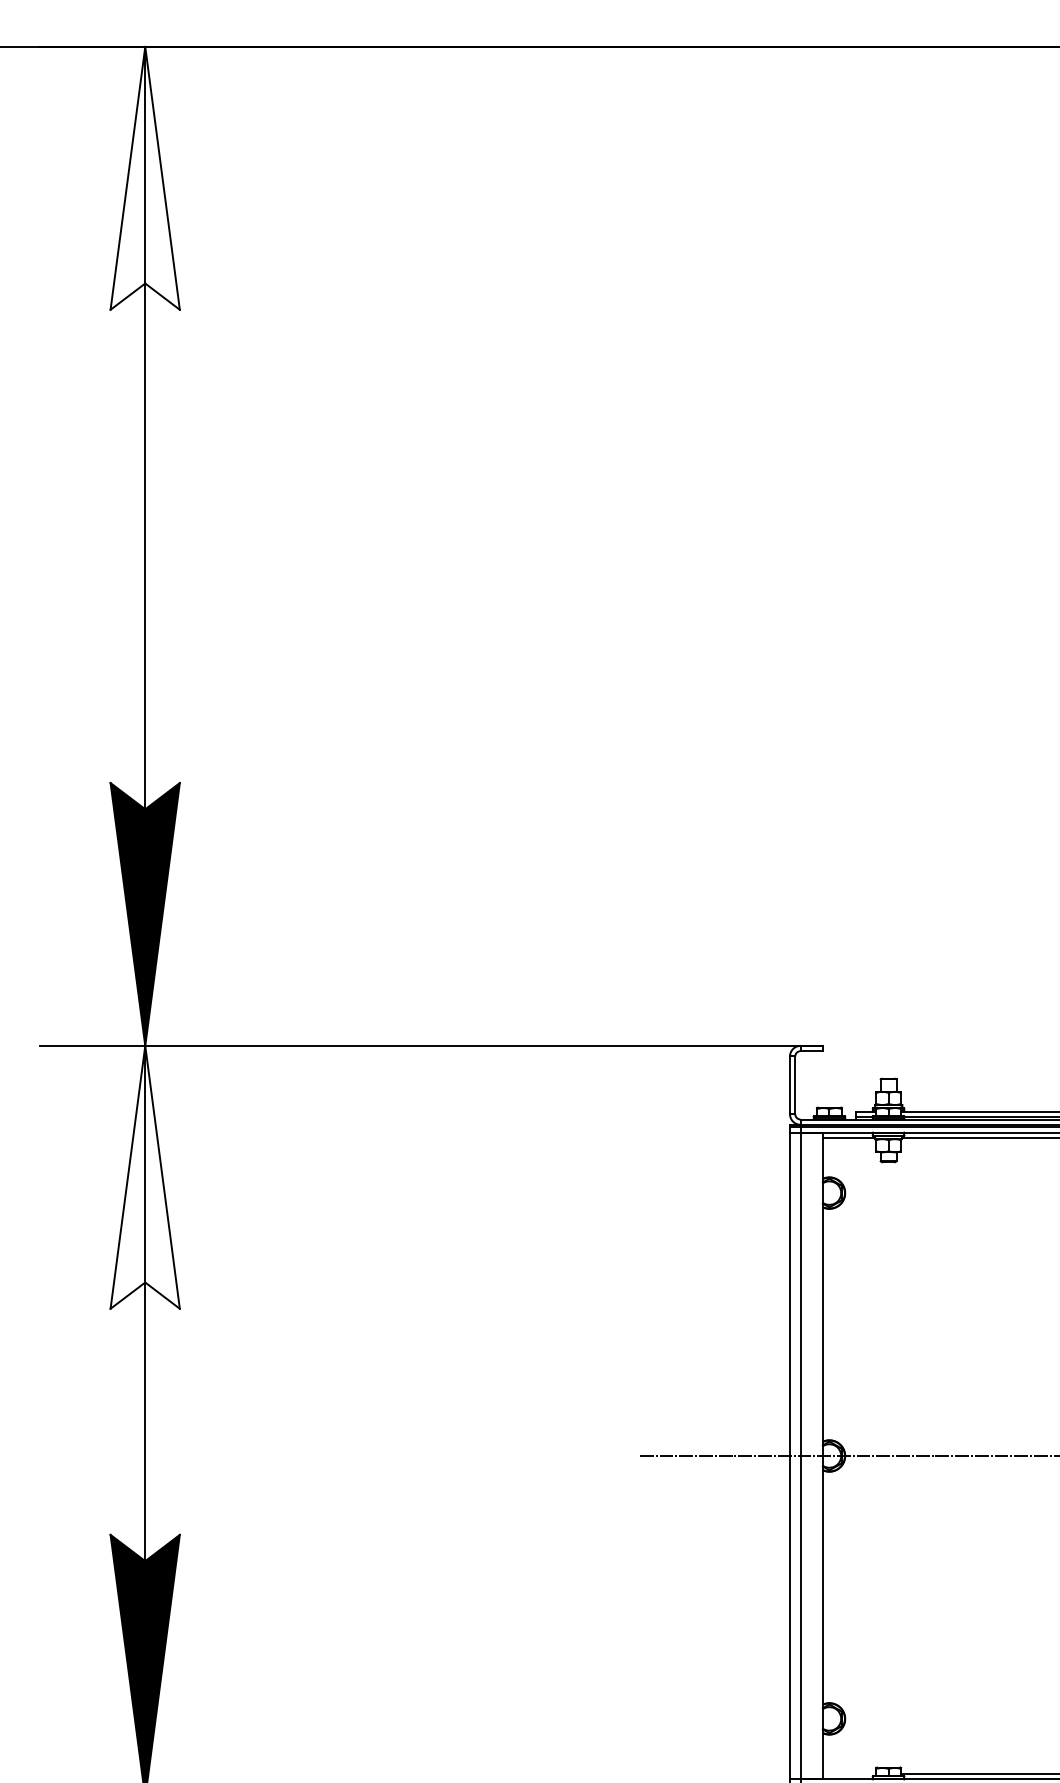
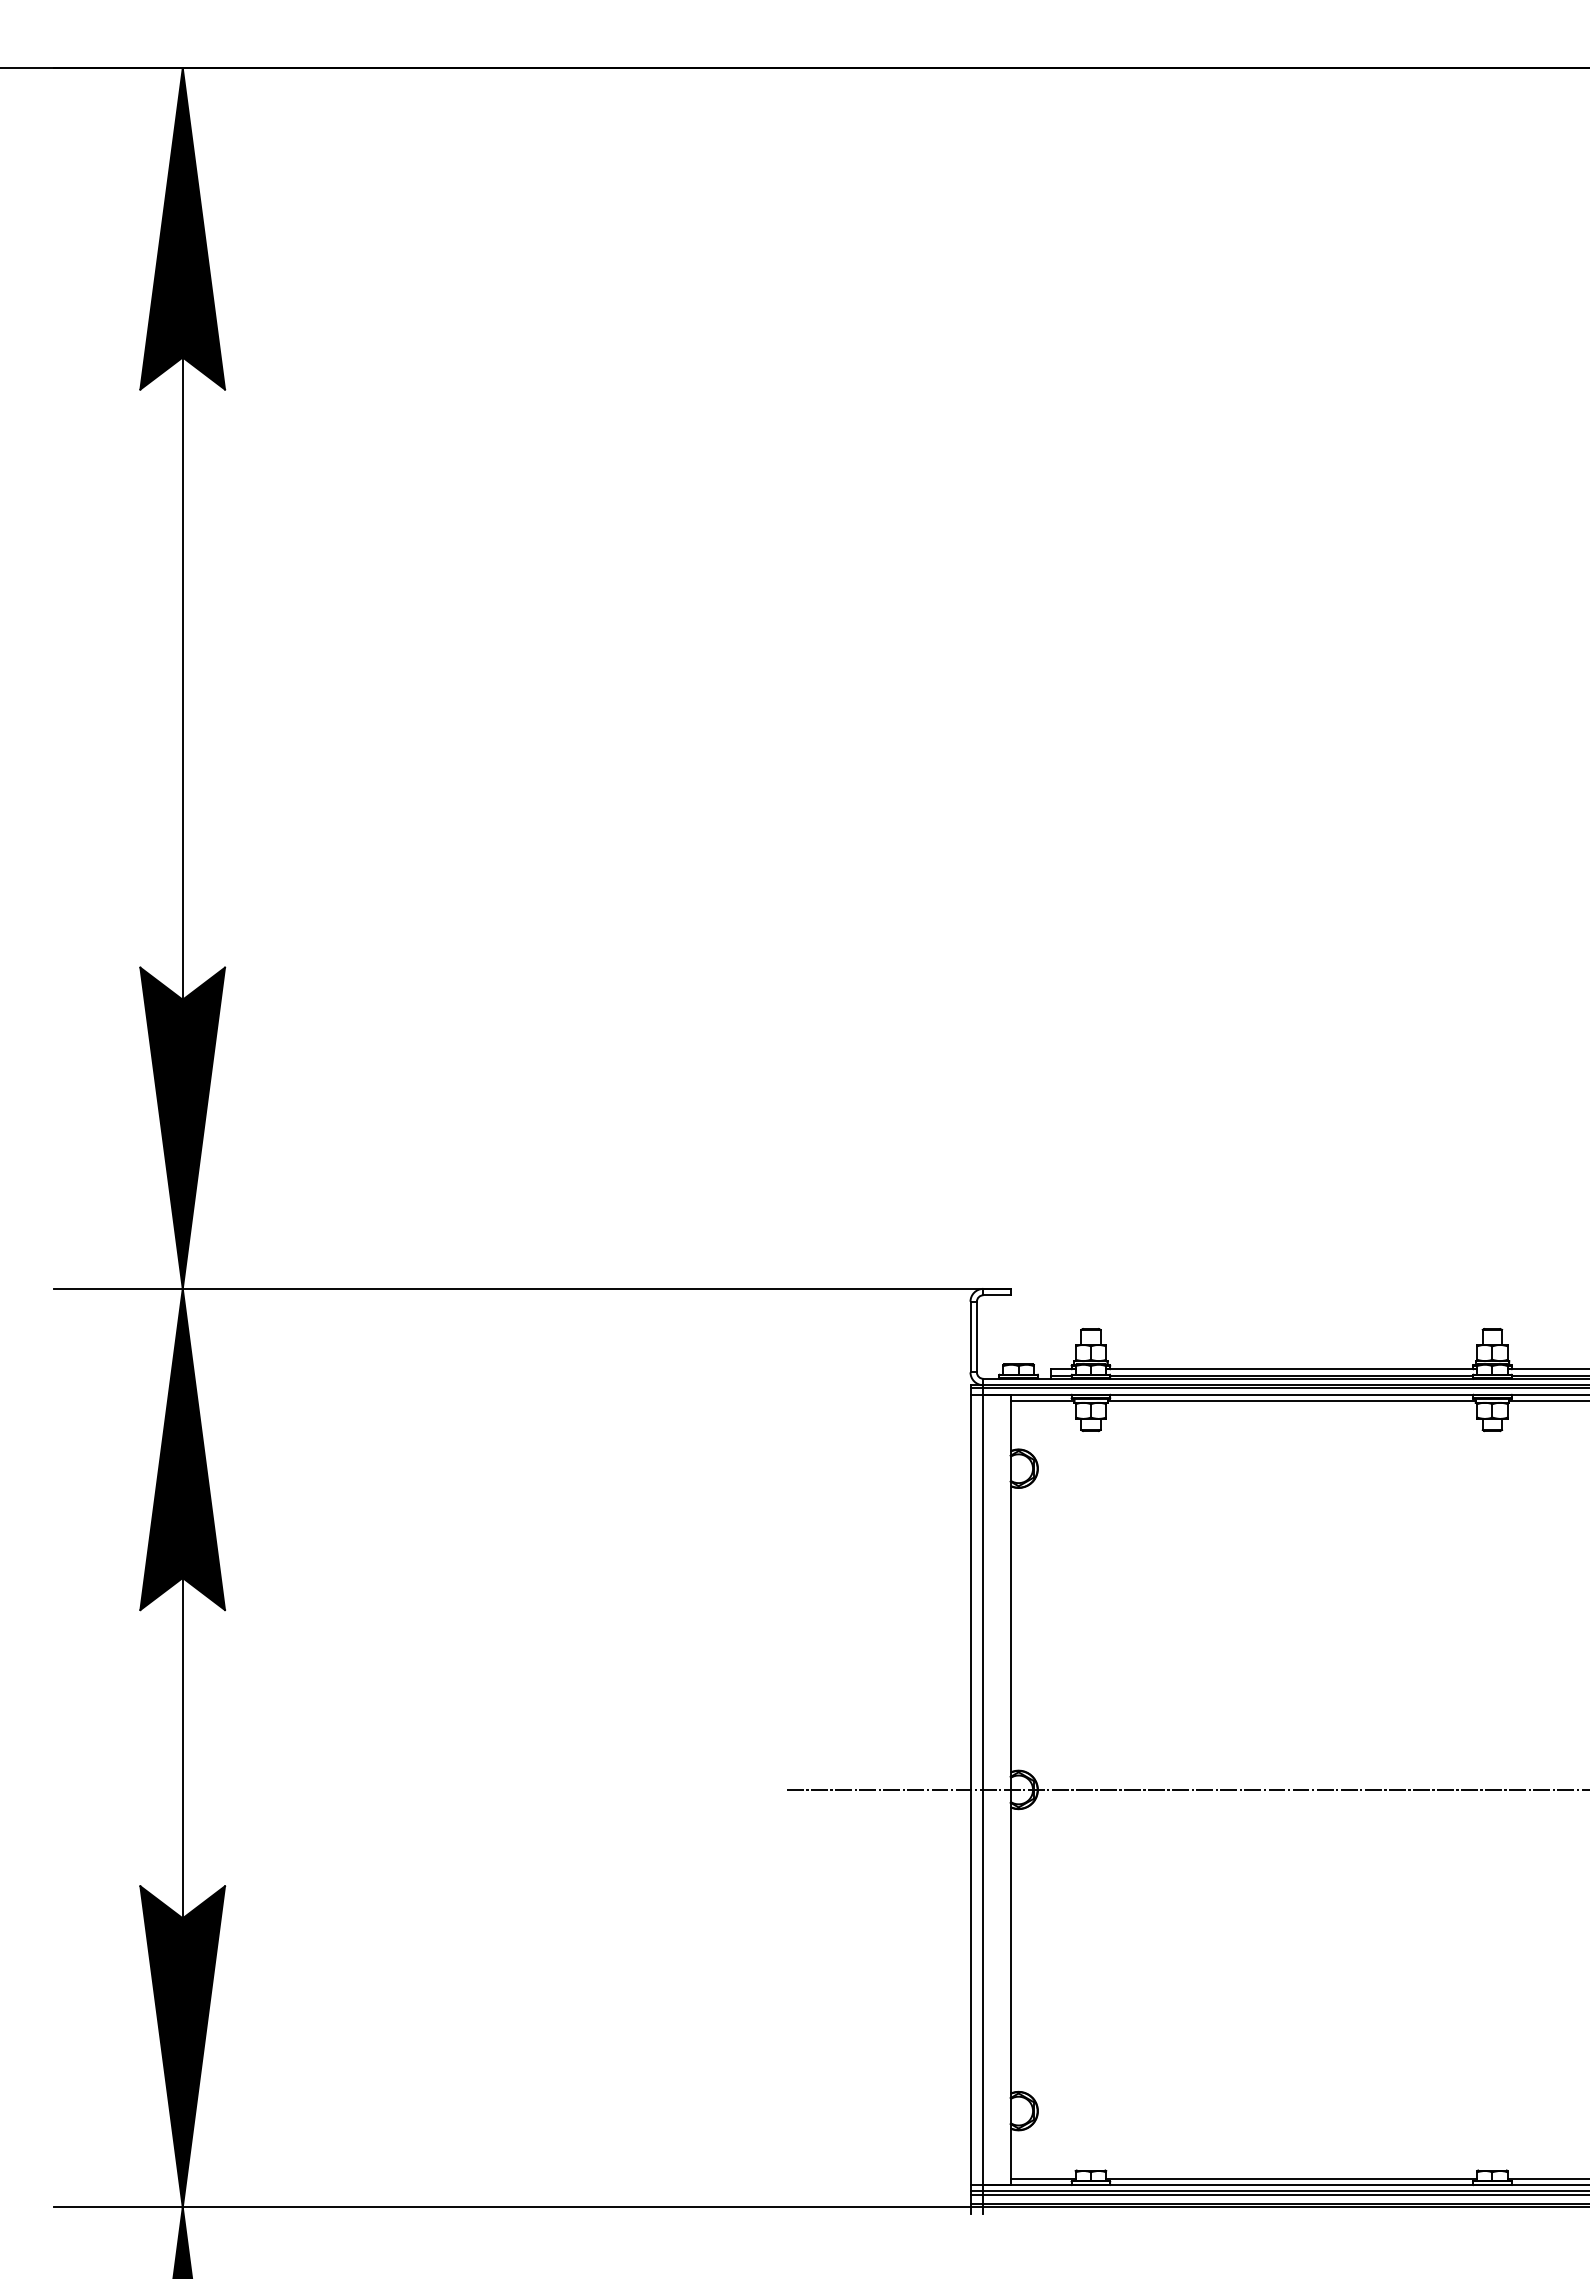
fill: (145, 177) -> (182, 228), added
fill: (145, 1177) -> (182, 1449), added
line: (848, 1774) -> (1042, 2178), added

